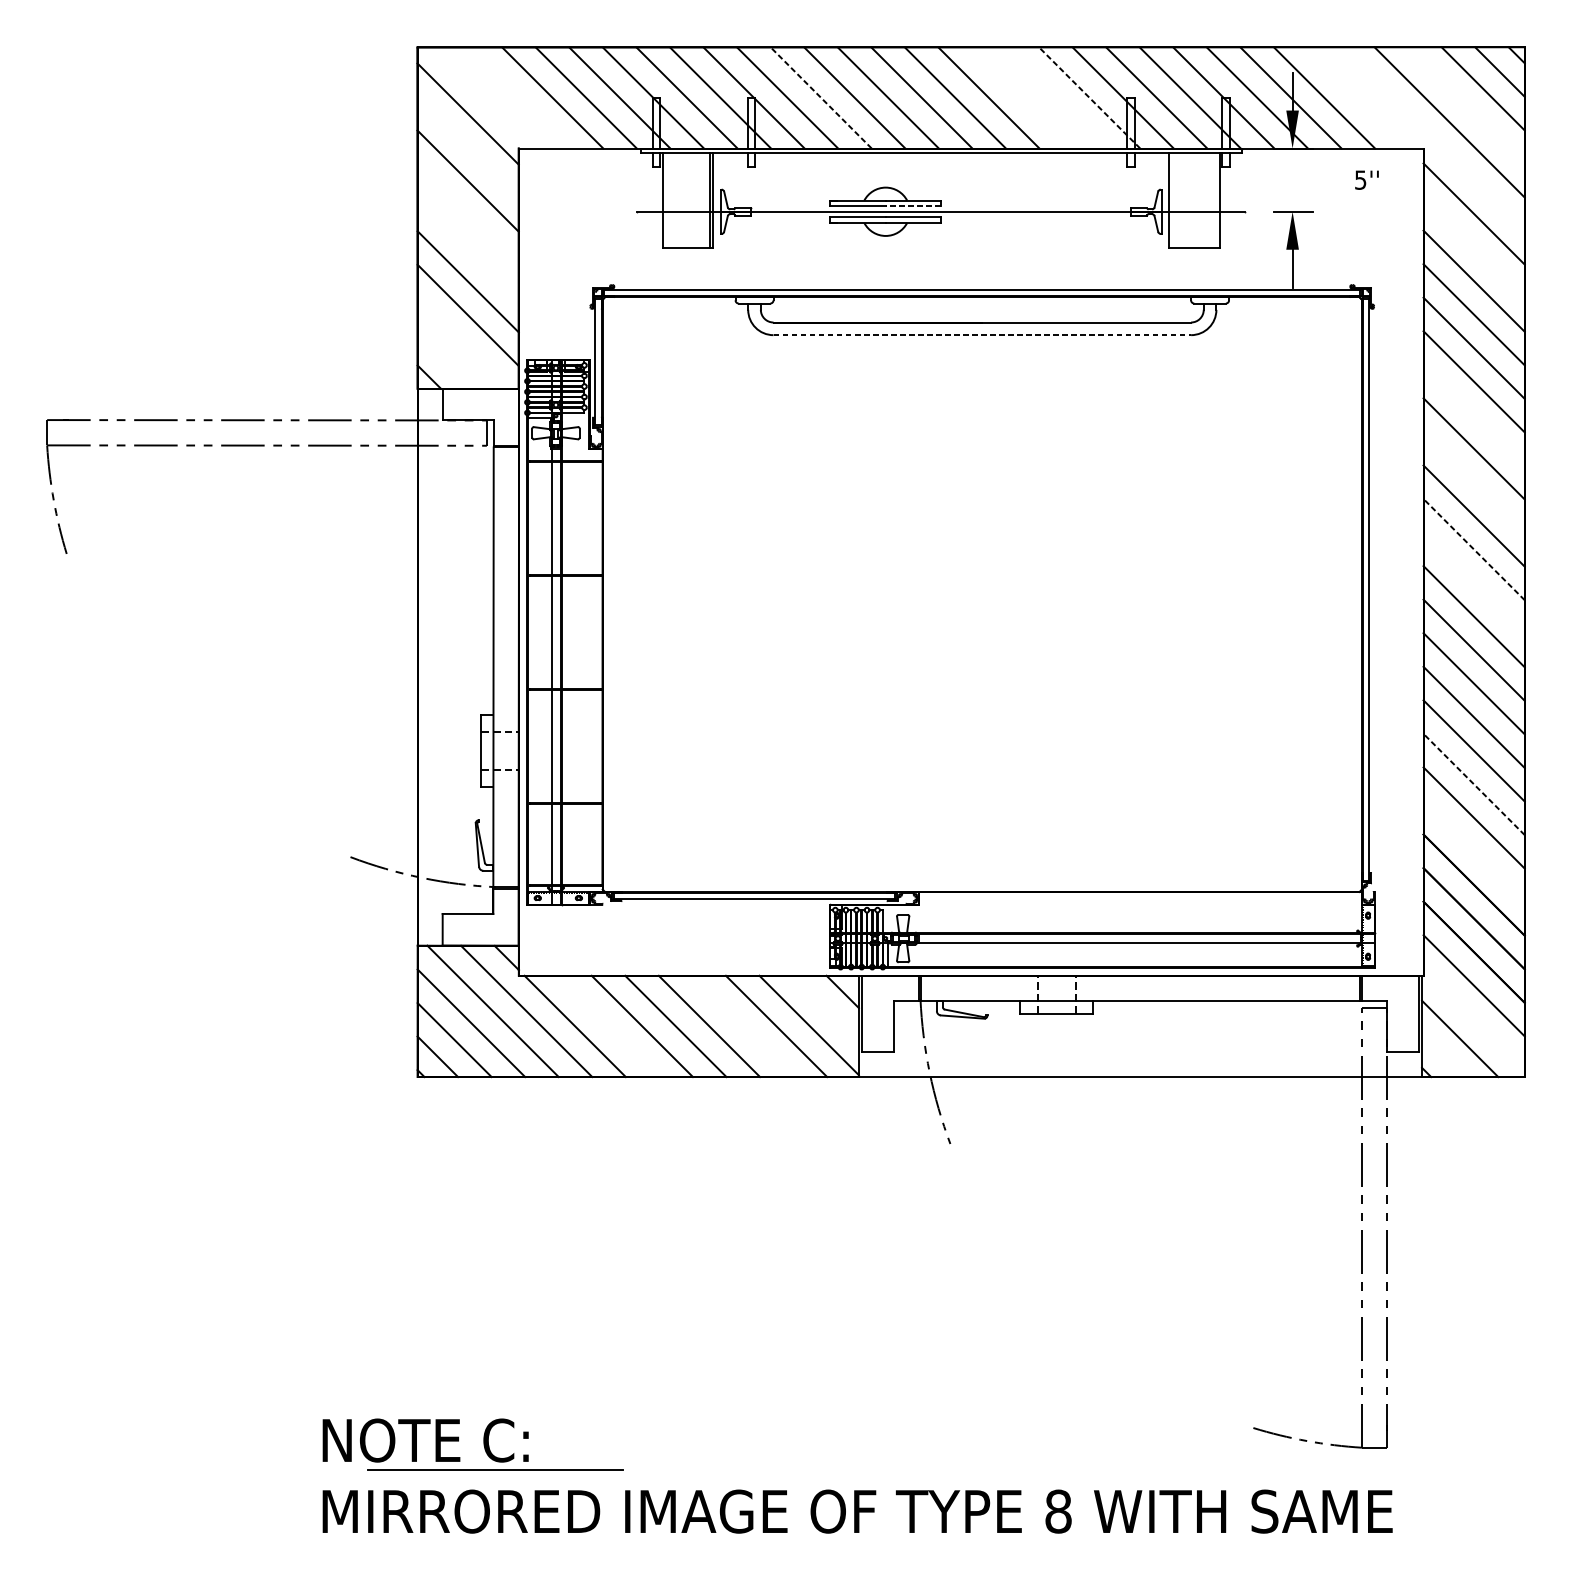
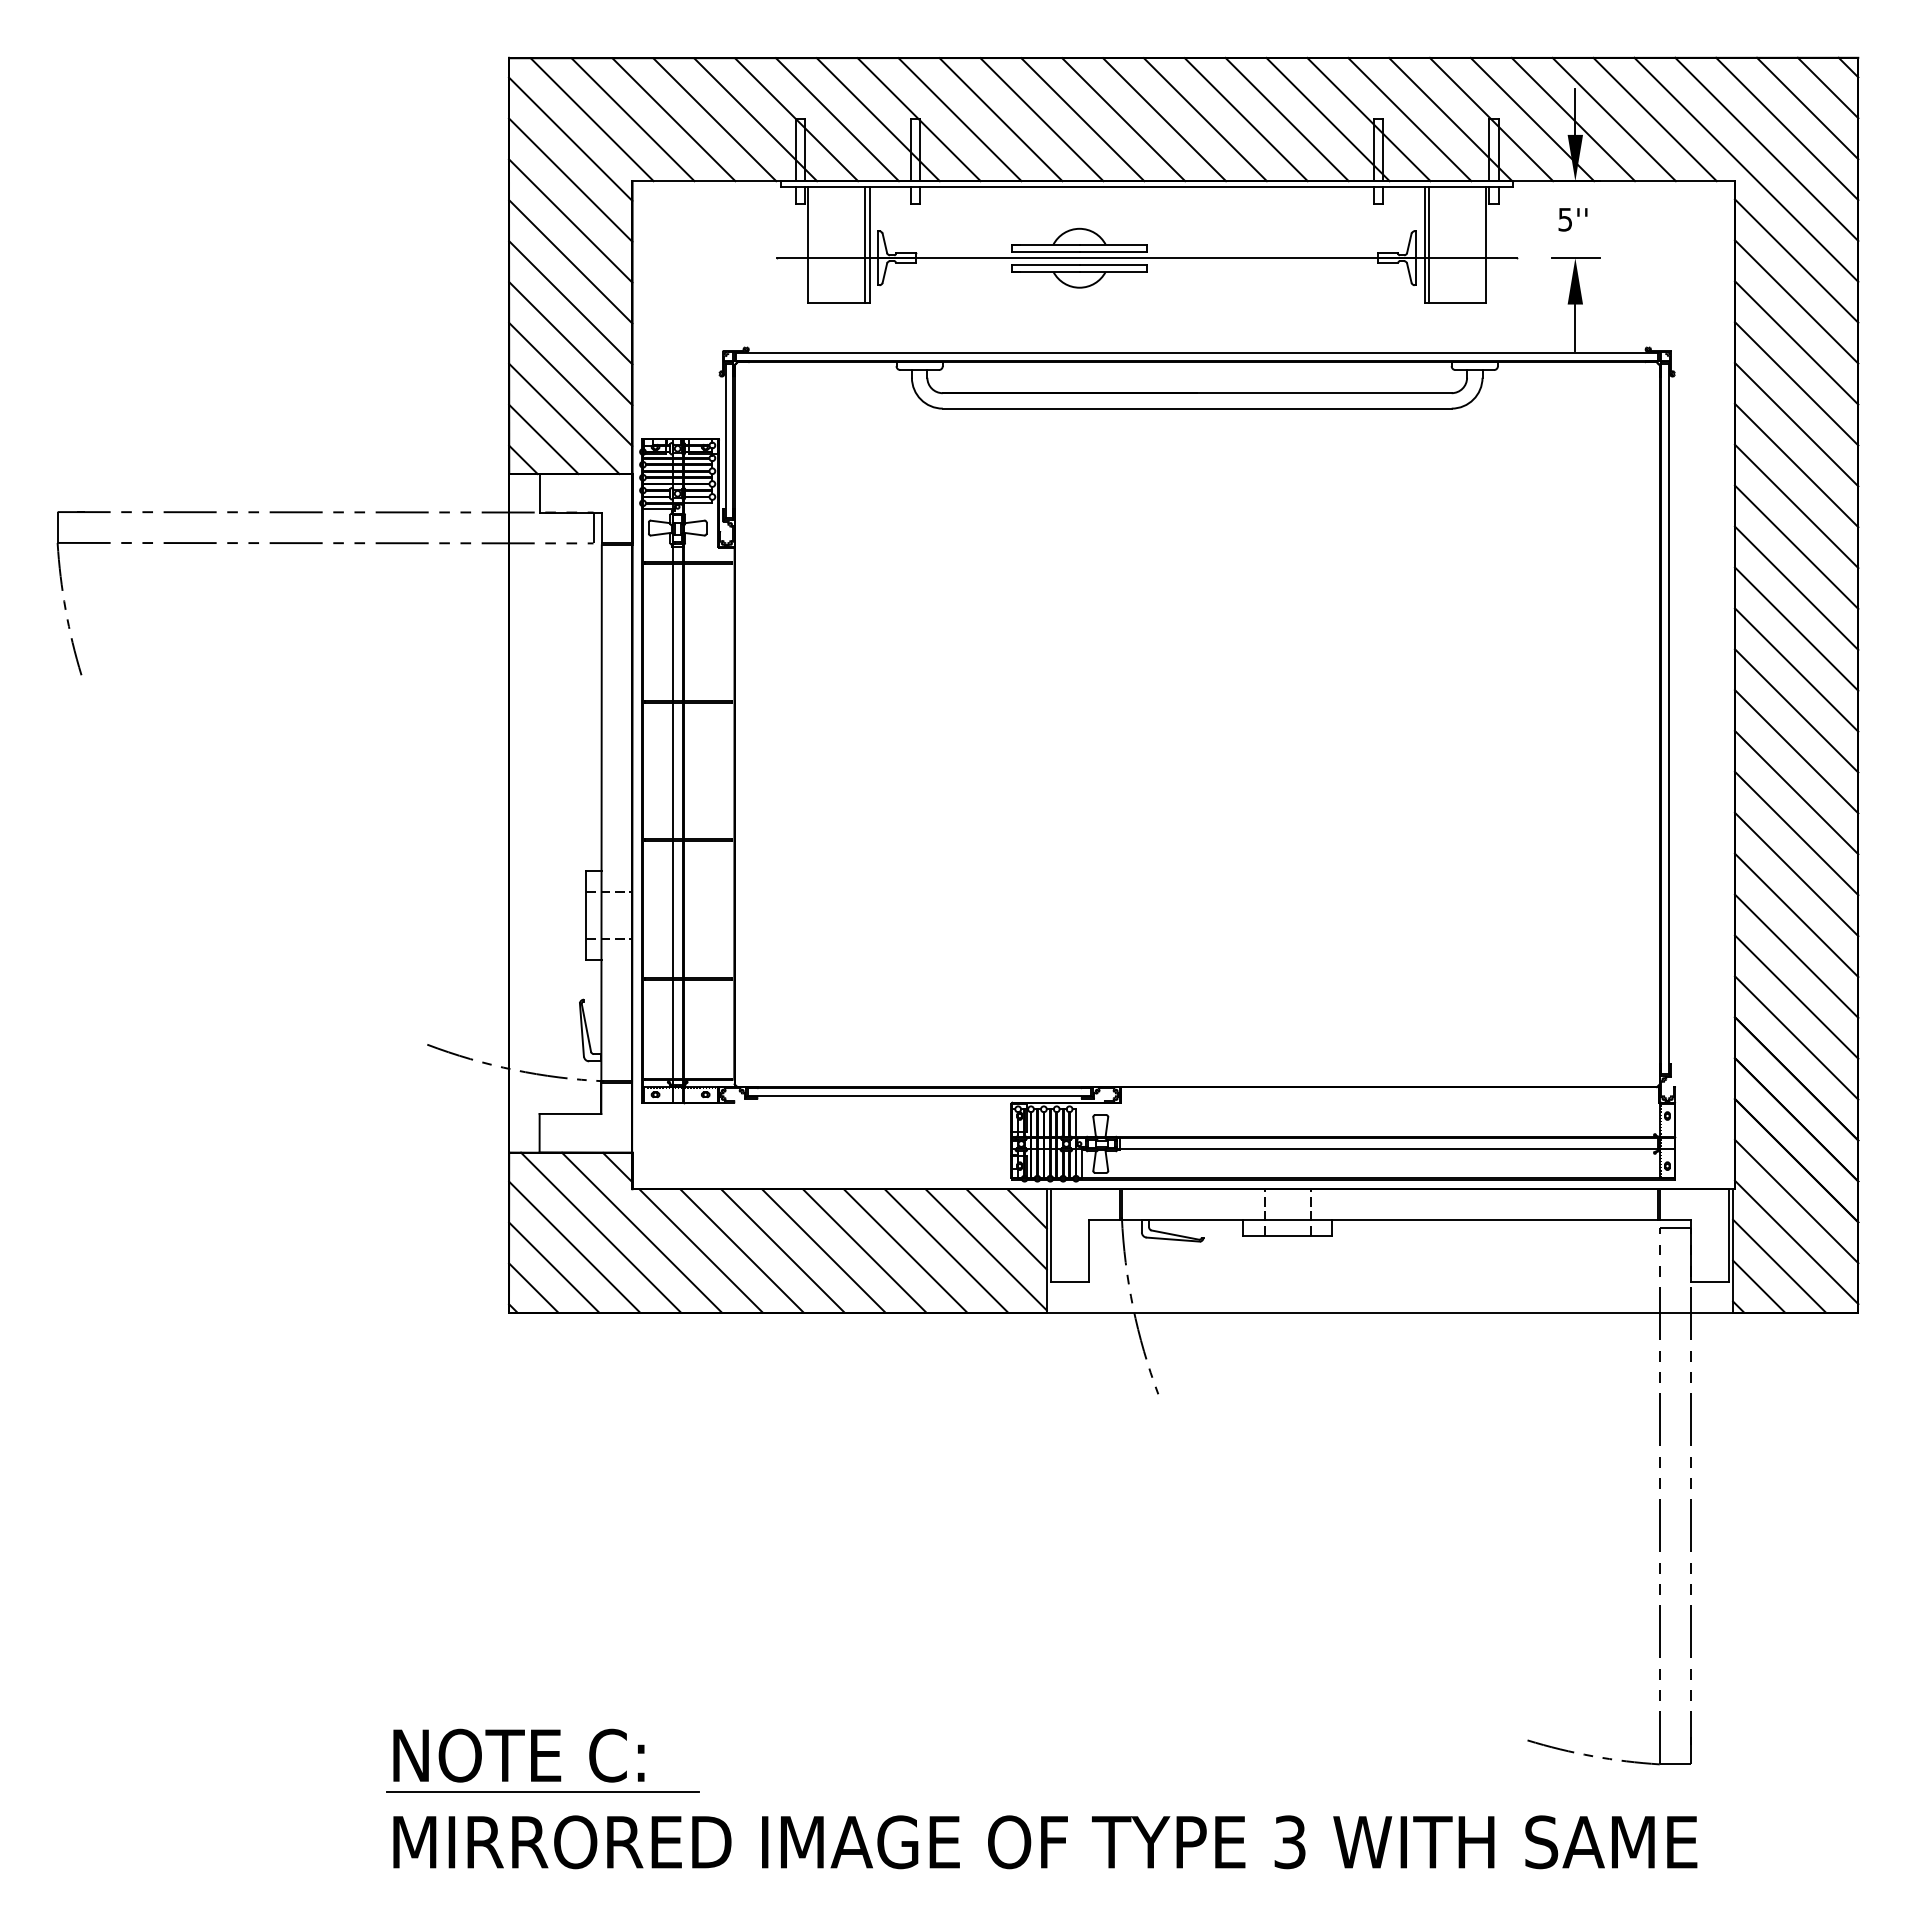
line: (485, 97) -> (591, 119), added
line: (518, 97) -> (632, 119), added
line: (821, 97) -> (1001, 119), dashed -> solid
line: (1021, 97) -> (1245, 119), added
line: (1055, 97) -> (1286, 119), added
line: (1089, 97) -> (1327, 119), dashed -> solid
line: (1357, 97) -> (1654, 119), added
line: (1466, 105) -> (1787, 128), added
line: (1433, 138) -> (1746, 169), added
line: (468, 147) -> (570, 179), added
text: (1366, 179) -> (1572, 219), moved
line: (1172, 200) -> (1429, 244), added
line: (913, 206) -> (1113, 251), dashed -> solid
line: (468, 214) -> (570, 261), added
line: (1474, 247) -> (1796, 301), added
line: (468, 248) -> (570, 302), added
line: (982, 335) -> (1197, 408), dashed -> solid
line: (463, 343) -> (564, 418), added
line: (445, 360) -> (543, 439), added
line: (1474, 415) -> (1796, 506), added
line: (1474, 481) -> (1796, 587), added
line: (1474, 549) -> (1796, 669), dashed -> solid
line: (1474, 582) -> (1796, 710), added
line: (1474, 783) -> (1796, 955), dashed -> solid
line: (1474, 851) -> (1796, 1037), added
line: (825, 1008) -> (1006, 1229), added
line: (1474, 1019) -> (1796, 1242), added
line: (608, 1026) -> (741, 1250), added
line: (742, 1026) -> (905, 1250), added
line: (1443, 1055) -> (1759, 1286), added
line: (495, 1469) -> (542, 1791), moved
text: (1058, 1511) -> (1290, 1842), 8 -> 3

